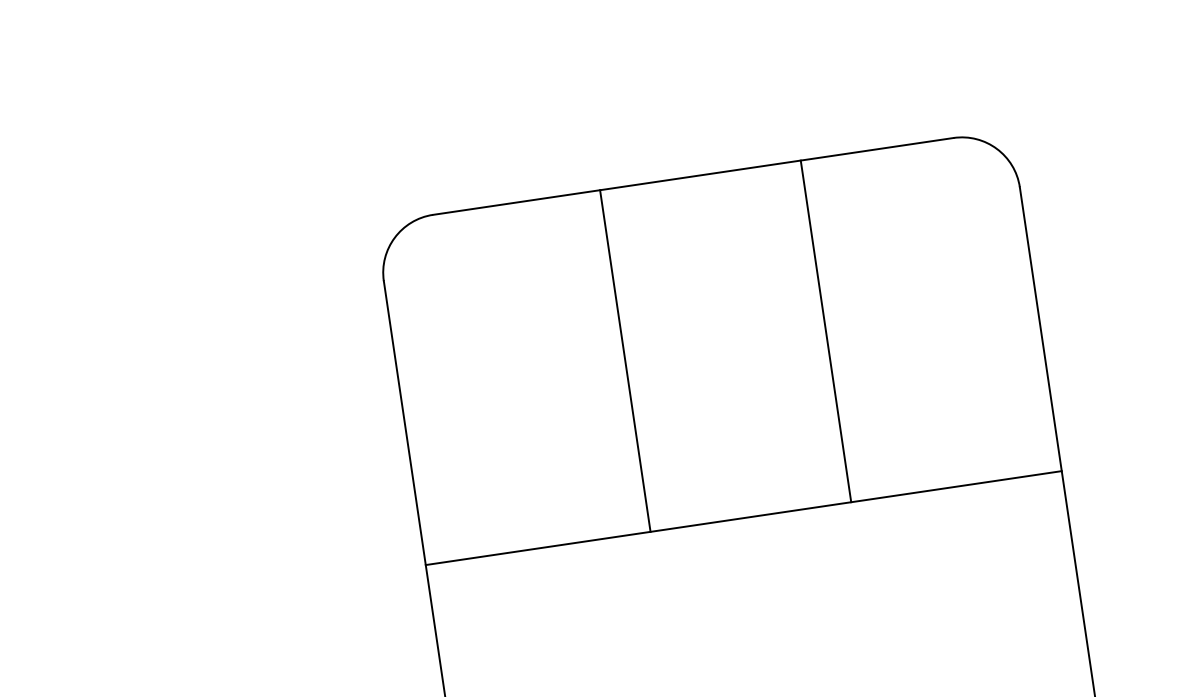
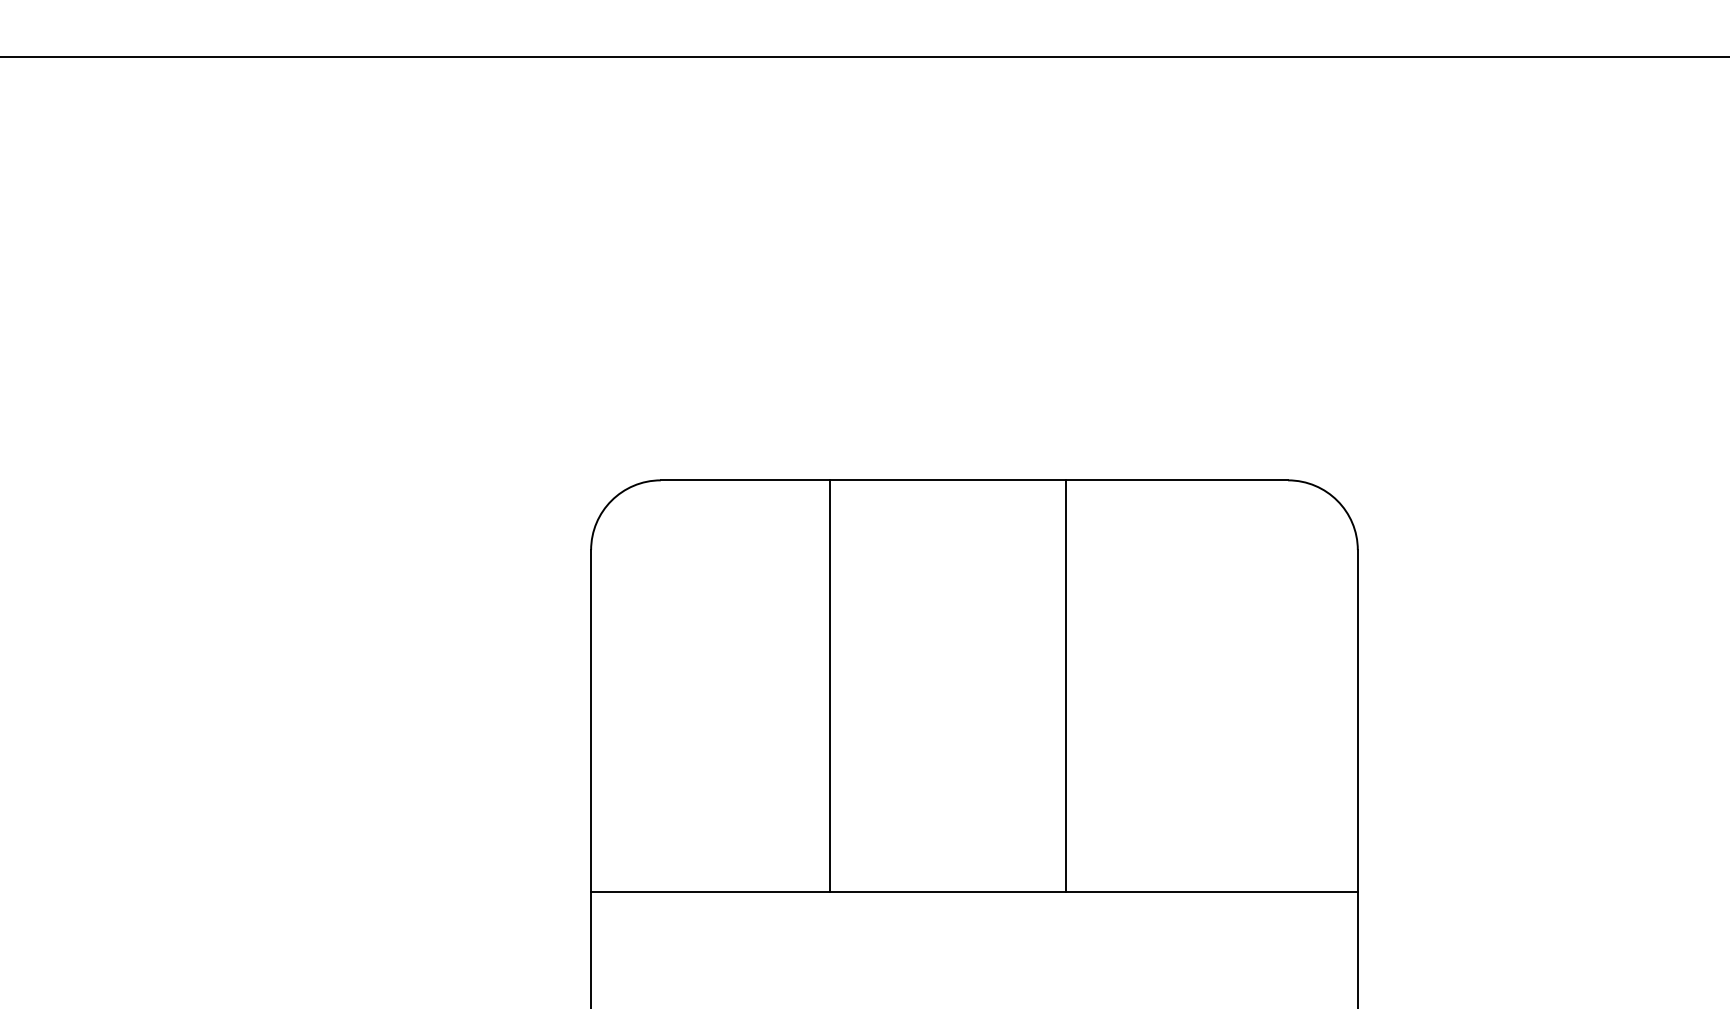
line: (826, 331) -> (1066, 686), moved
line: (625, 361) -> (830, 686), moved

